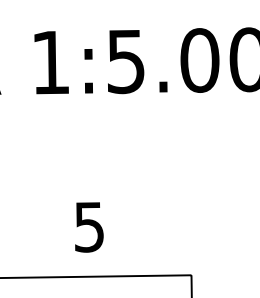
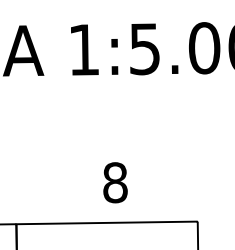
text: (89, 226) -> (115, 182), 5 -> 8

